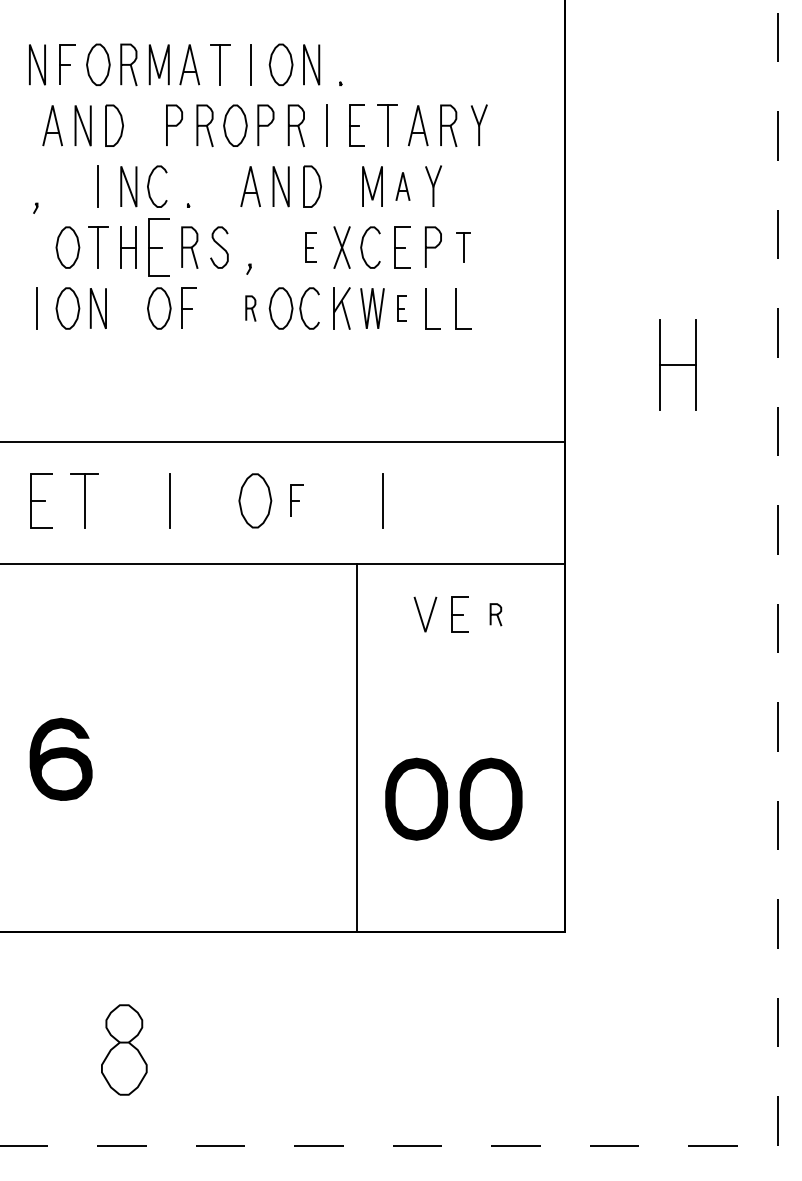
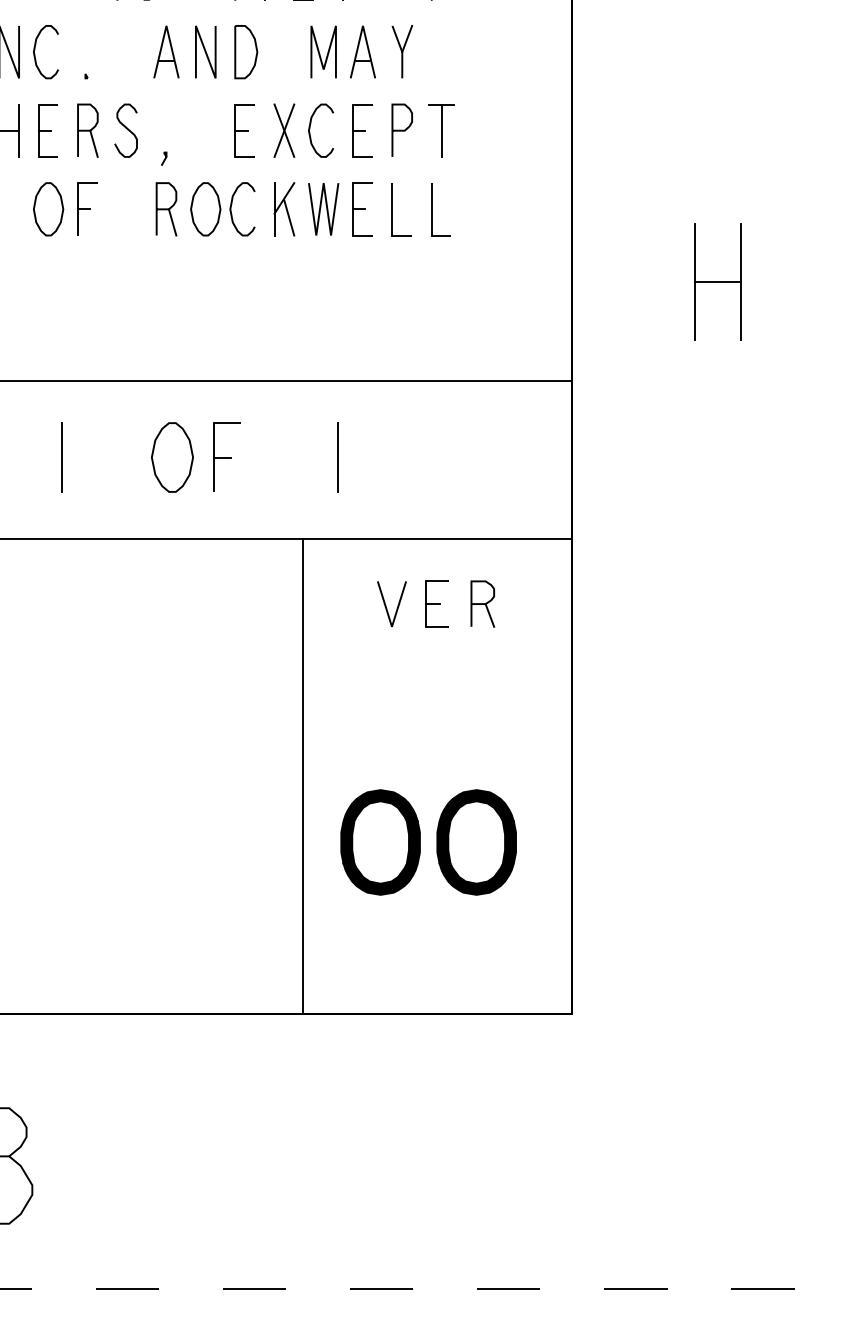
part: (402, 186) -> (362, 51), size x1.43
part: (158, 247) -> (47, 130), size x0.71
part: (310, 247) -> (243, 130), size x1.43
part: (463, 247) -> (441, 130), size x1.43
part: (250, 308) -> (166, 209), size x1.67
part: (402, 308) -> (362, 209), size x1.67
part: (297, 500) -> (226, 456), size x1.67
part: (495, 614) -> (482, 604), size x1.67

